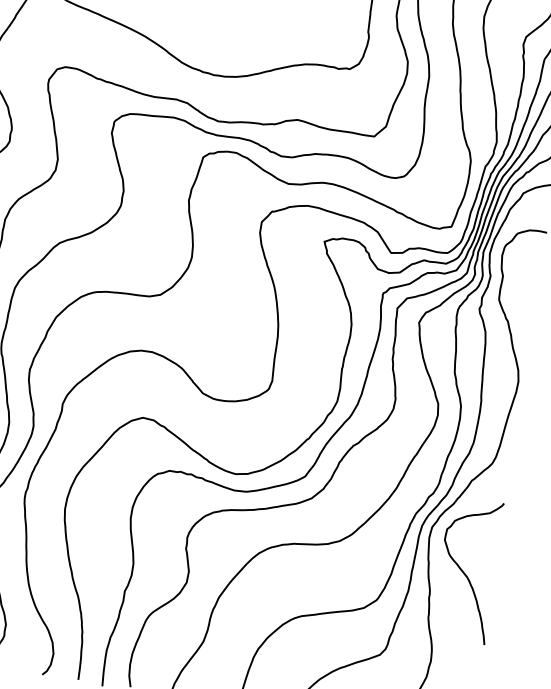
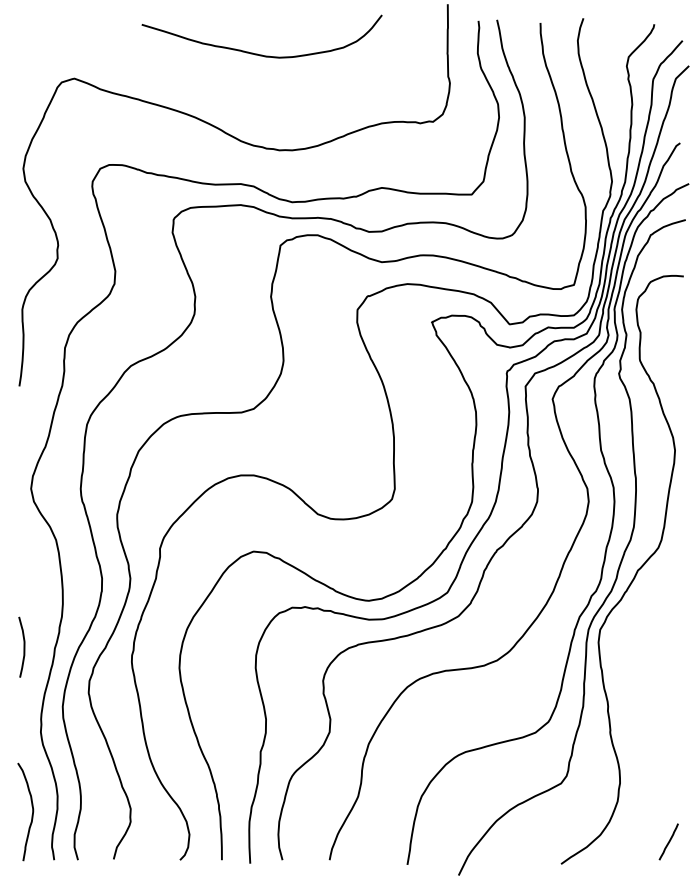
curve: (464, 572) -> (644, 676), removed

